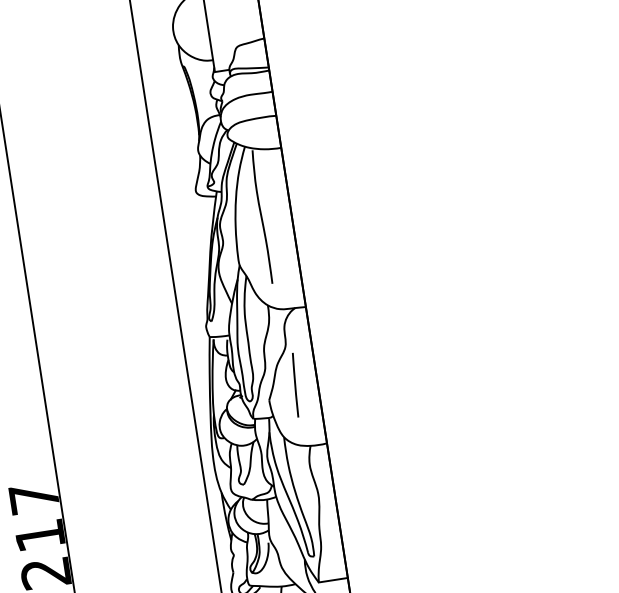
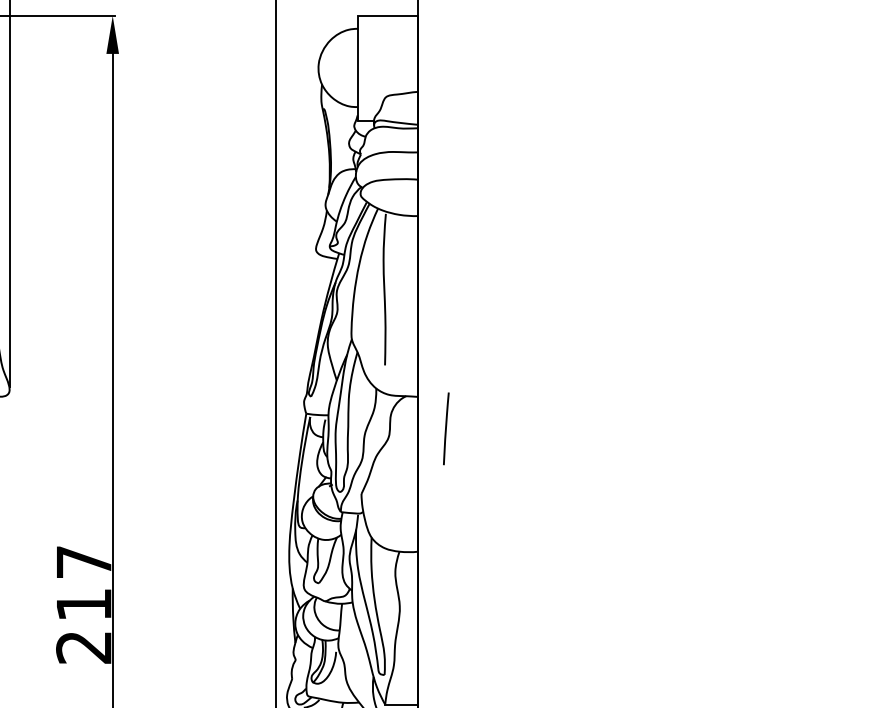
line: (295, 384) -> (446, 428), moved

